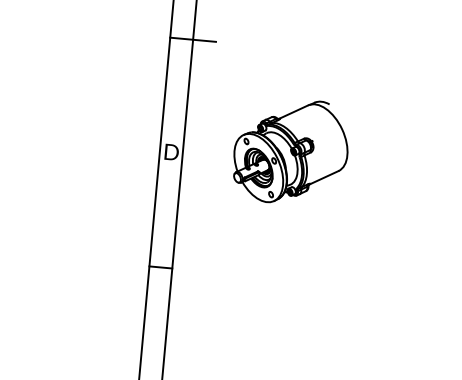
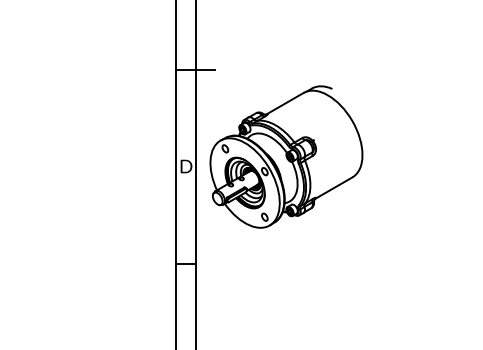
part: (291, 151) -> (286, 156), size x1.6

